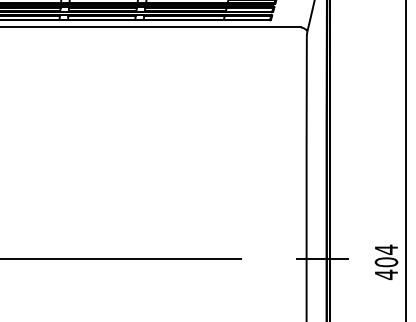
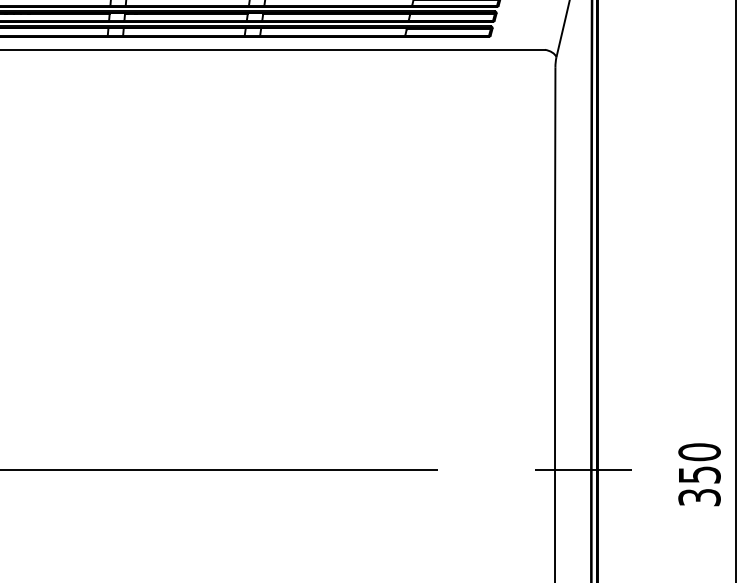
text: (386, 262) -> (699, 475), 404 -> 350

